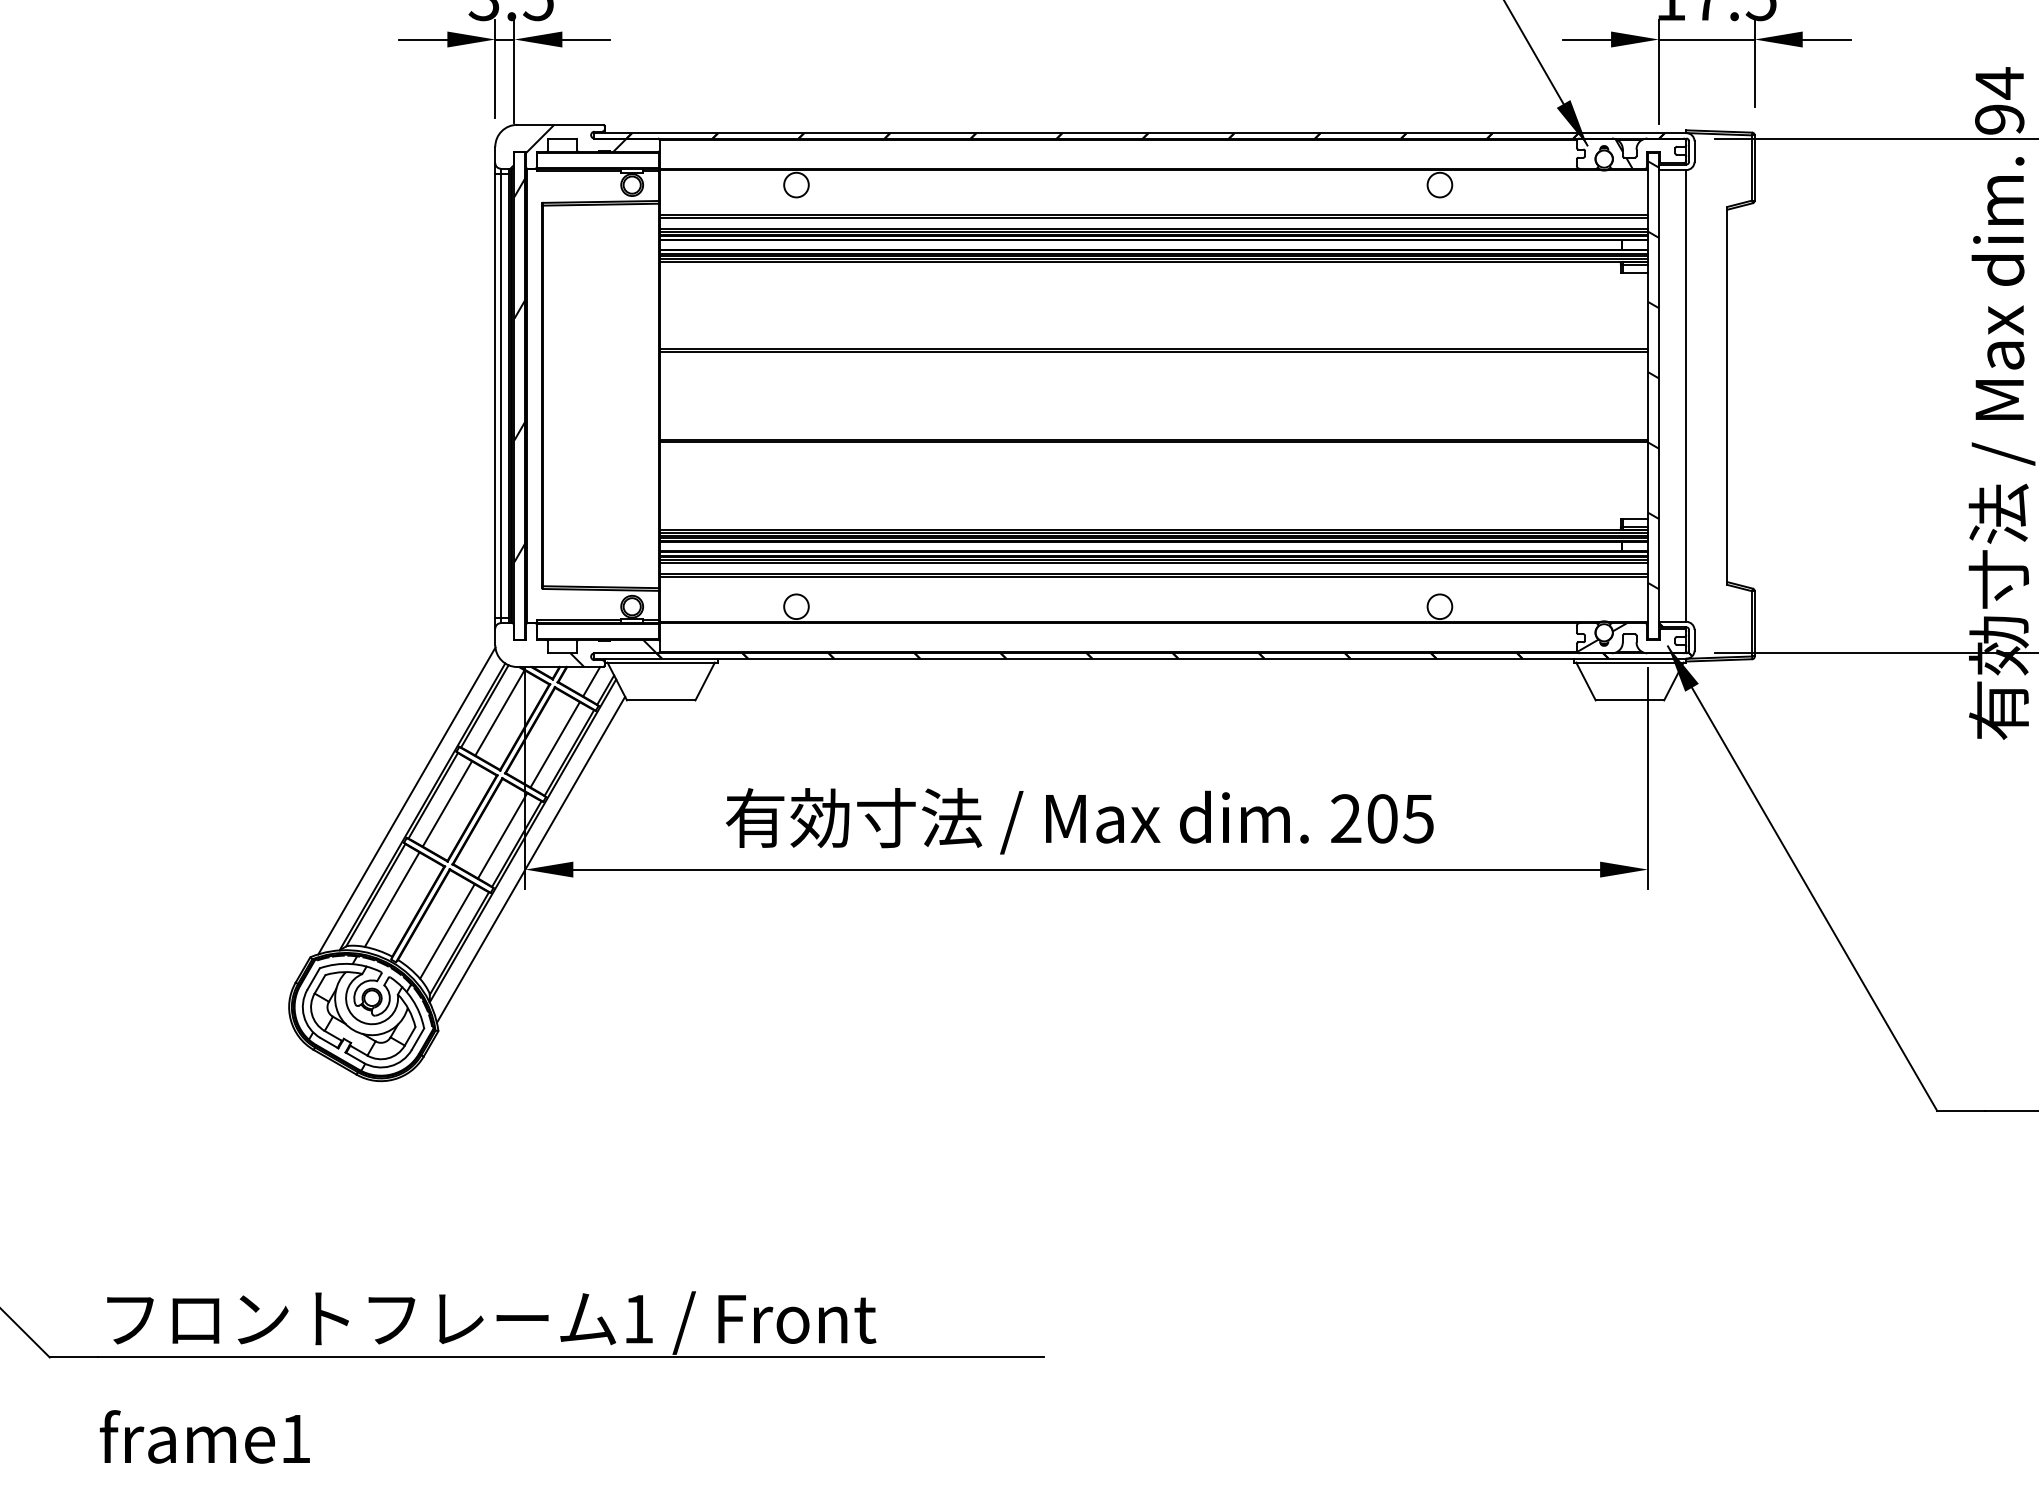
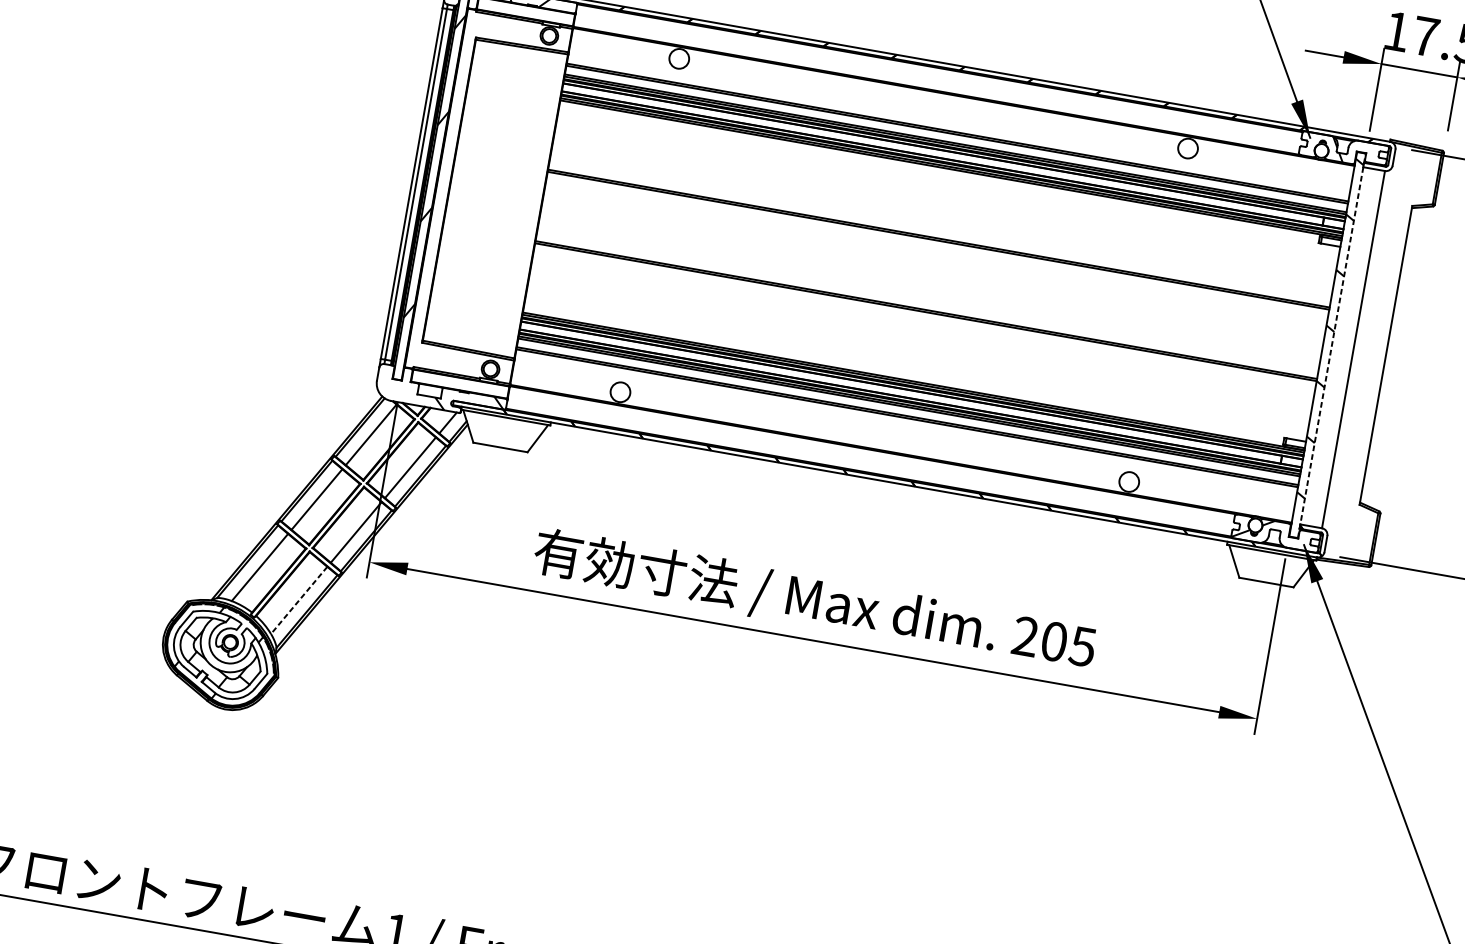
line: (1658, 395) -> (1331, 345), solid -> dashed
line: (406, 800) -> (285, 491), removed
line: (530, 859) -> (374, 555), removed
line: (447, 931) -> (299, 600), solid -> dashed

